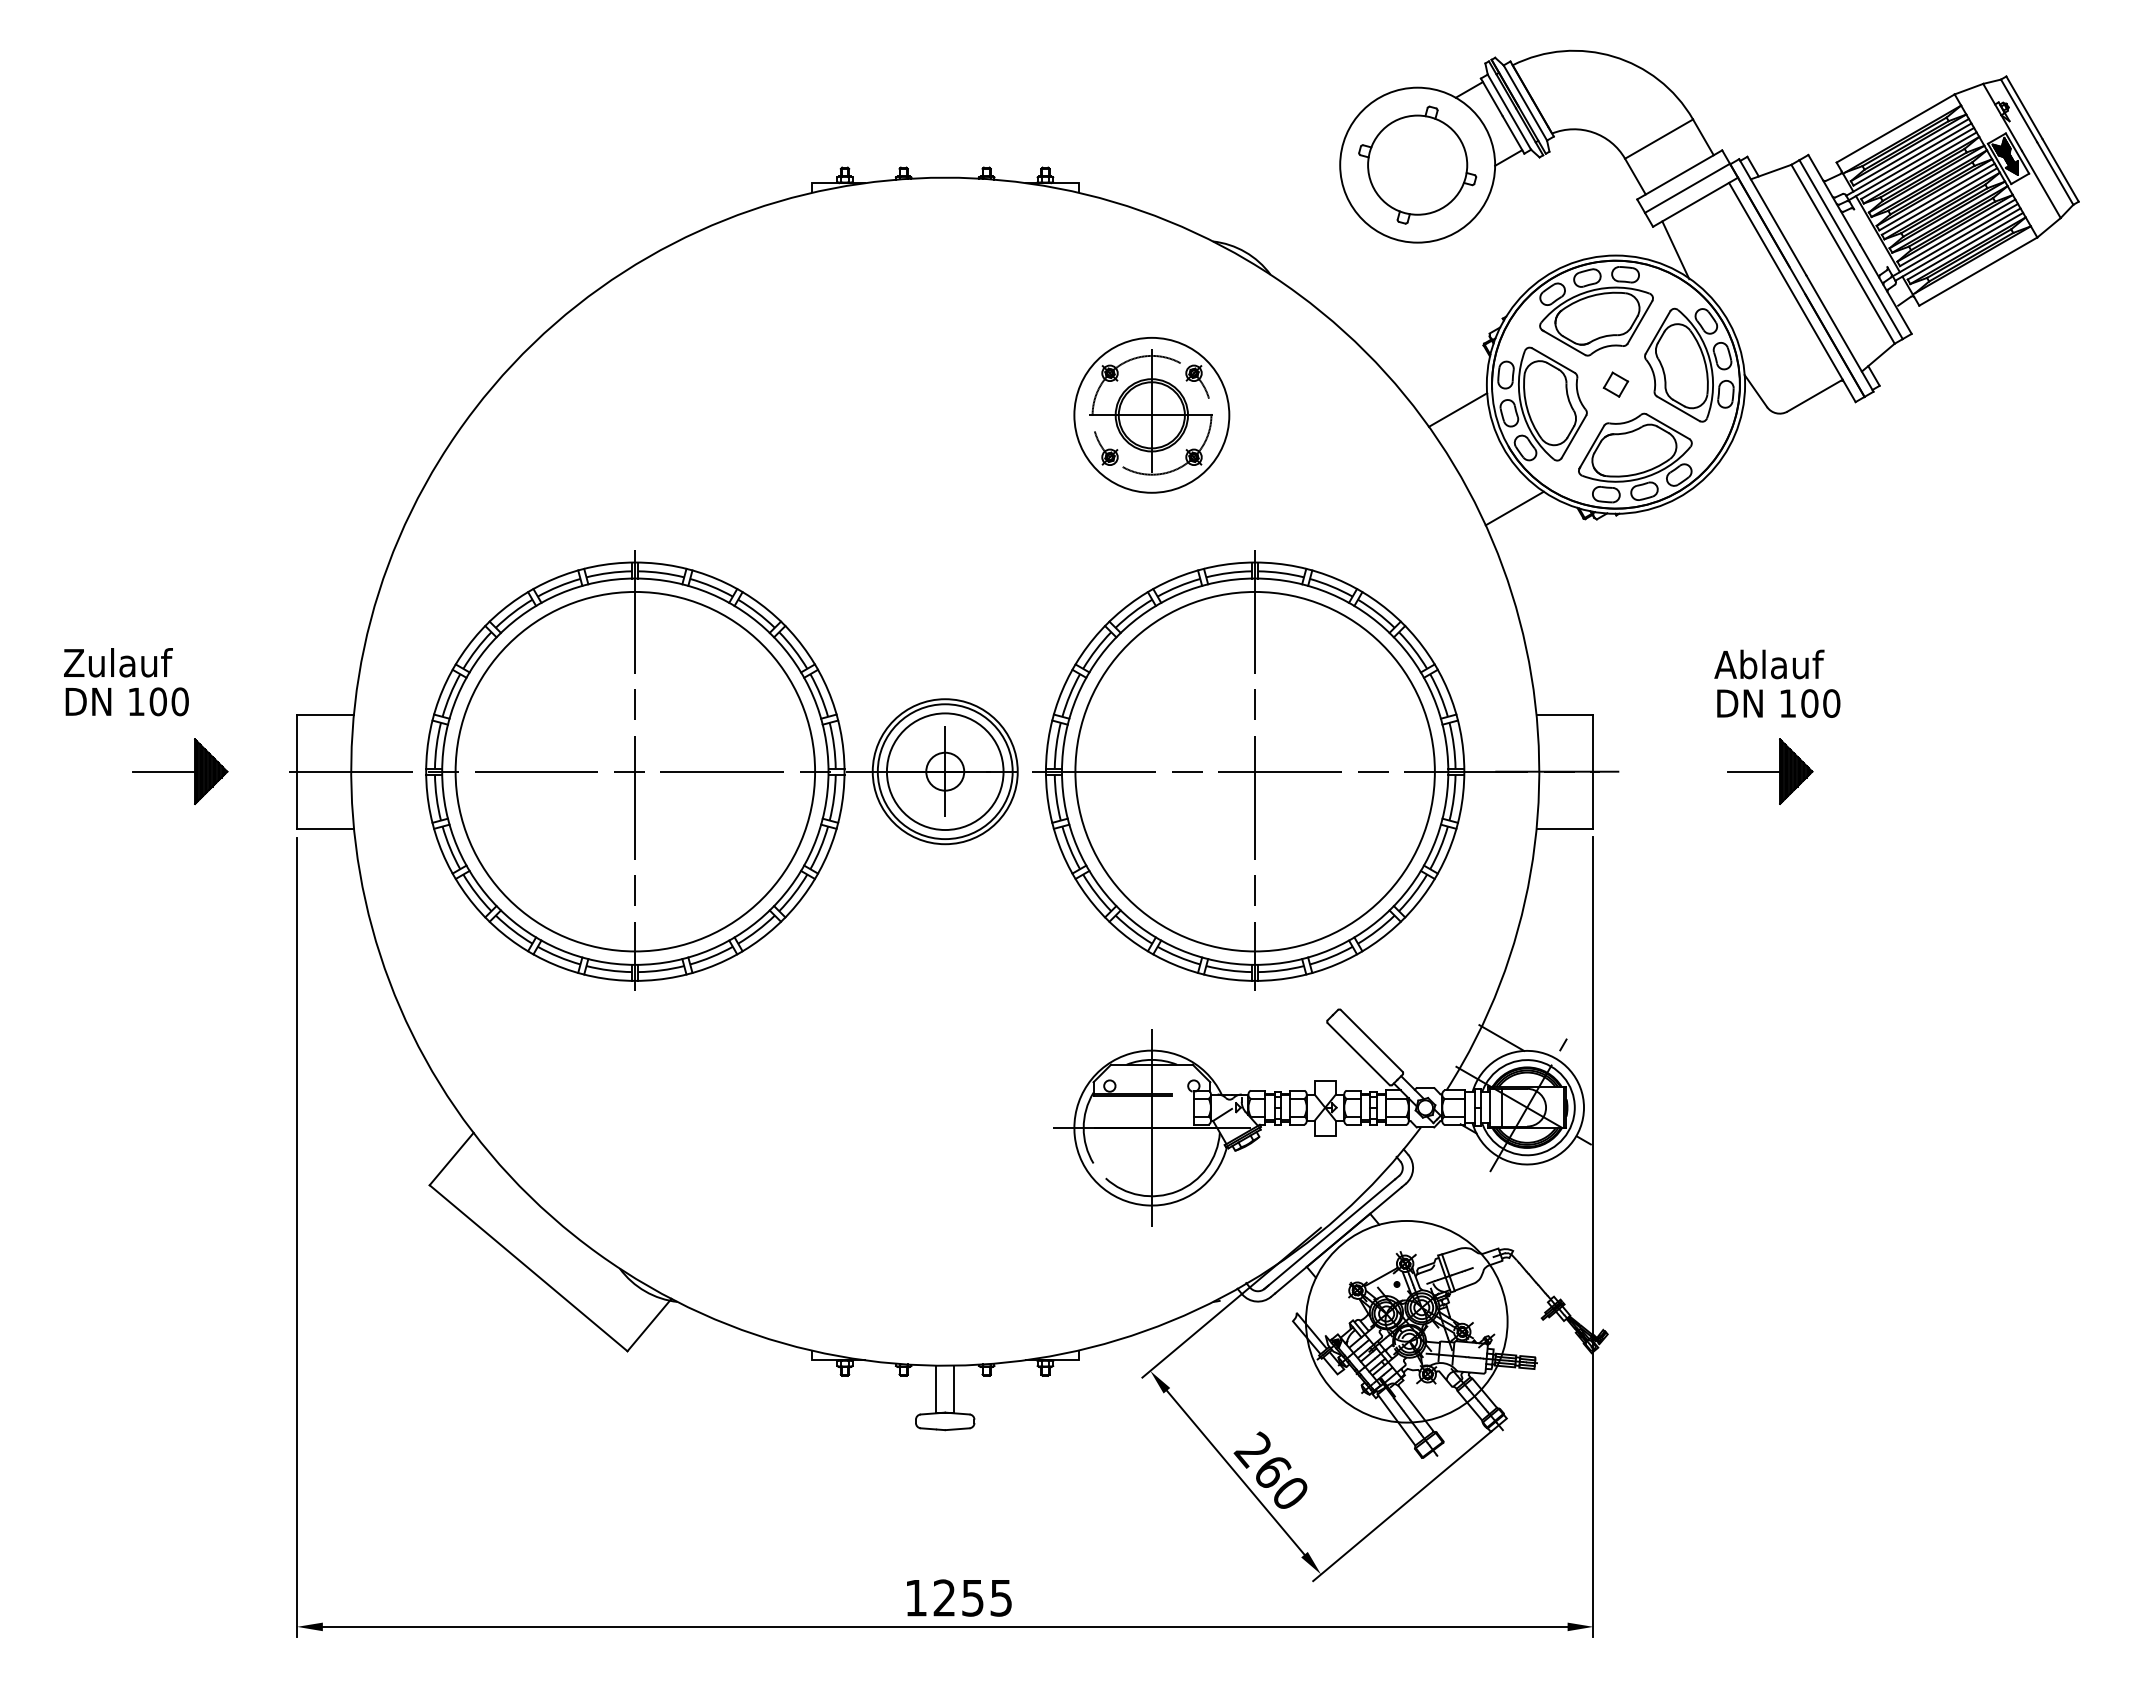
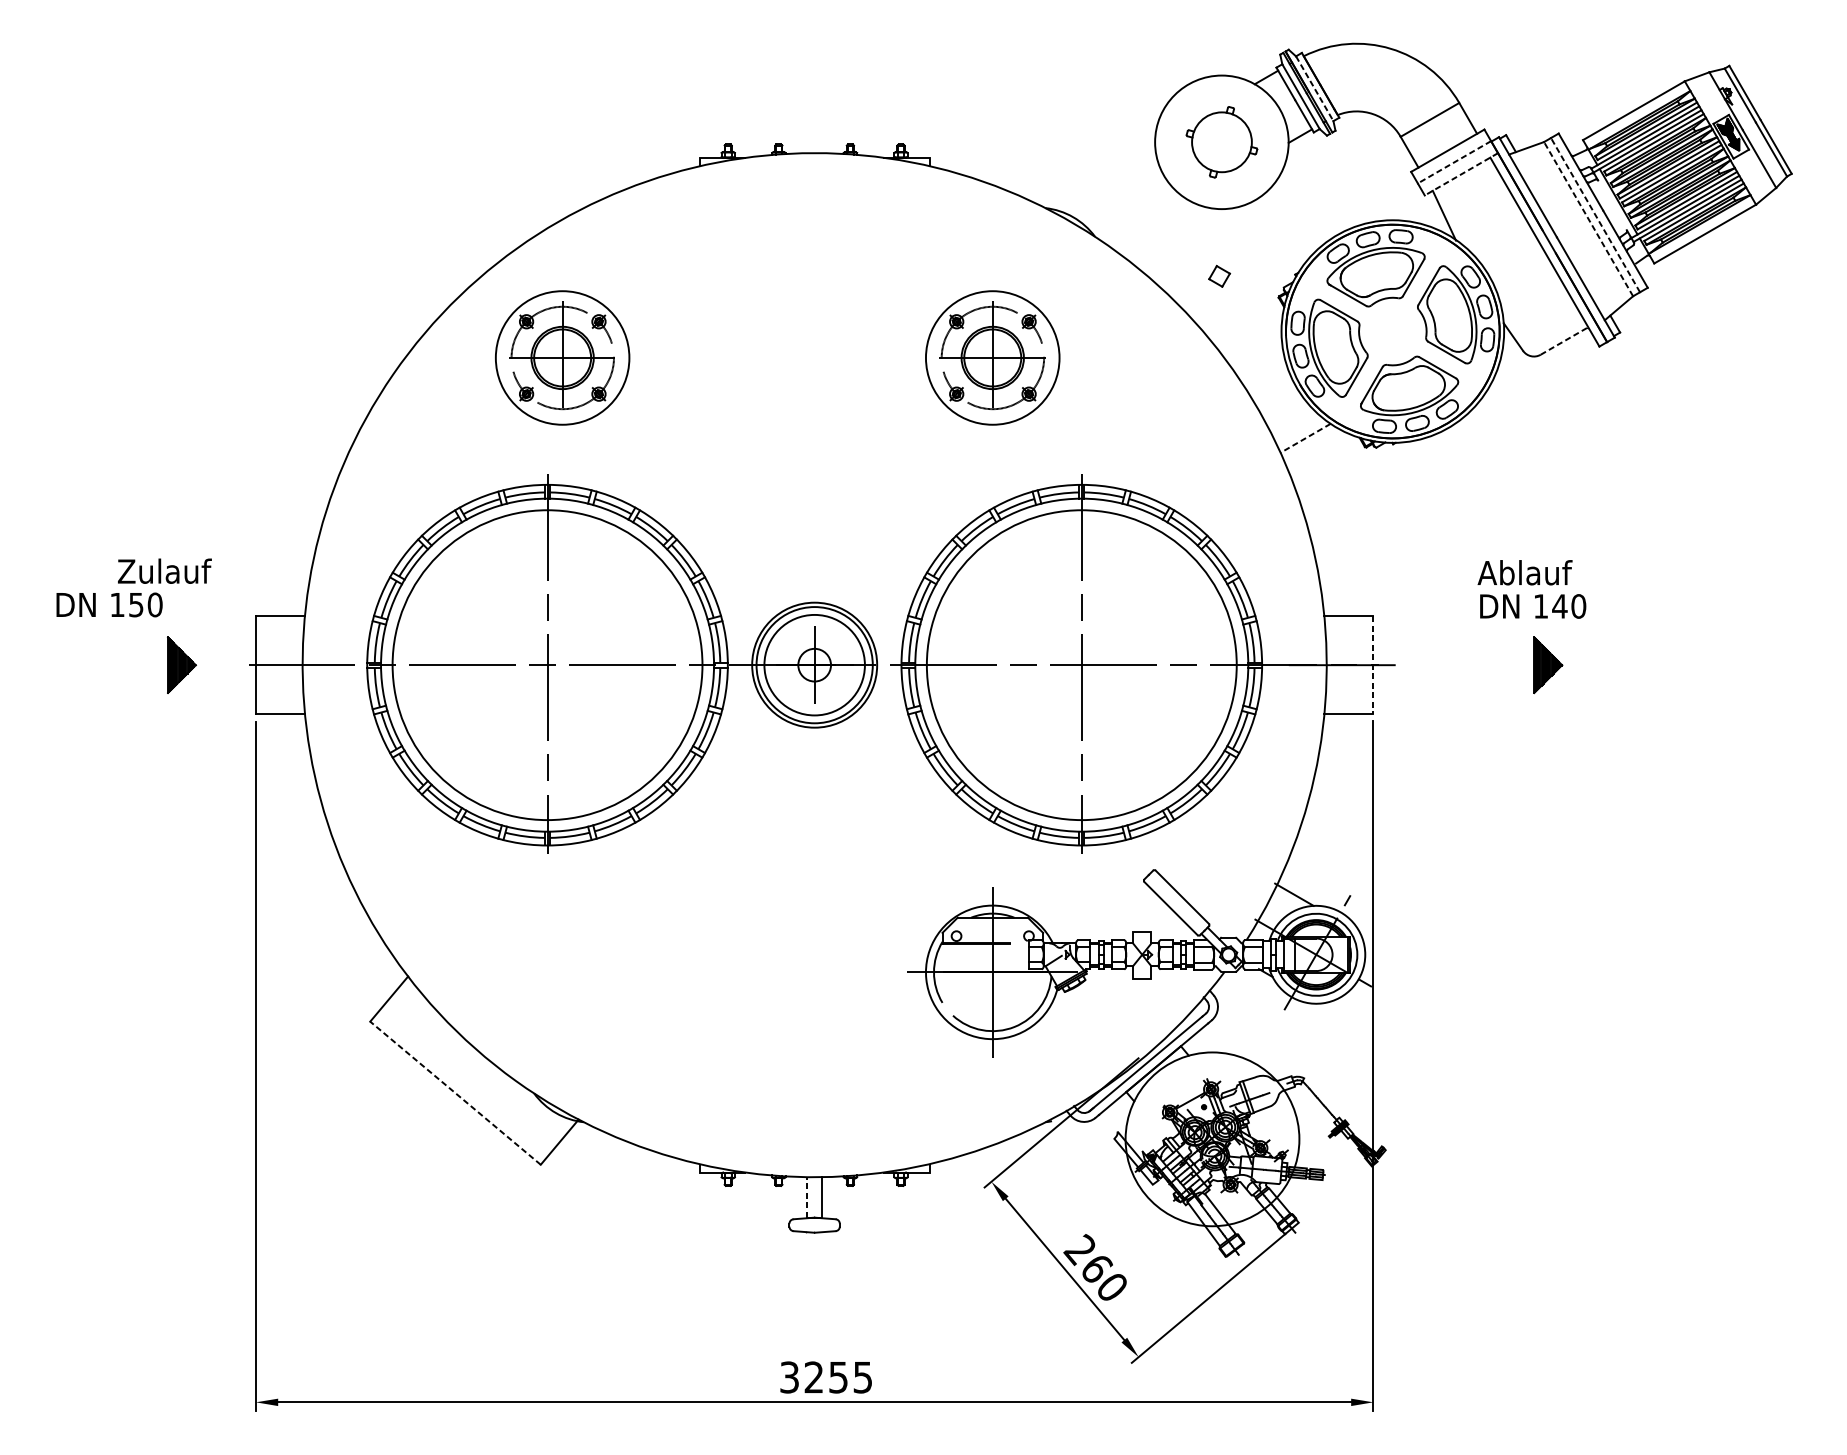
line: (1525, 103) -> (1314, 89), solid -> dashed
part: (1417, 164) -> (1221, 141), size x0.7
line: (1687, 188) -> (1454, 162), solid -> dashed
line: (1695, 202) -> (1461, 174), solid -> dashed
line: (1850, 249) -> (1594, 215), solid -> dashed
line: (1842, 253) -> (1588, 218), solid -> dashed
part: (1615, 384) -> (1219, 276), moved
line: (1815, 395) -> (1564, 340), solid -> dashed
line: (1457, 409) -> (1256, 352), removed
part: (652, 415) -> (562, 358), added
line: (1514, 508) -> (1305, 438), solid -> dashed
text: (118, 662) -> (164, 571), moved
text: (157, 701) -> (135, 604), 100 -> 150
text: (1809, 703) -> (1559, 606), 100 -> 140
line: (163, 771) -> (140, 665), removed
line: (1593, 771) -> (1373, 665), solid -> dashed
line: (1753, 771) -> (1511, 665), removed
line: (528, 1267) -> (455, 1092), solid -> dashed
line: (936, 1389) -> (807, 1197), solid -> dashed
text: (915, 1597) -> (789, 1377), 1255 -> 3255

